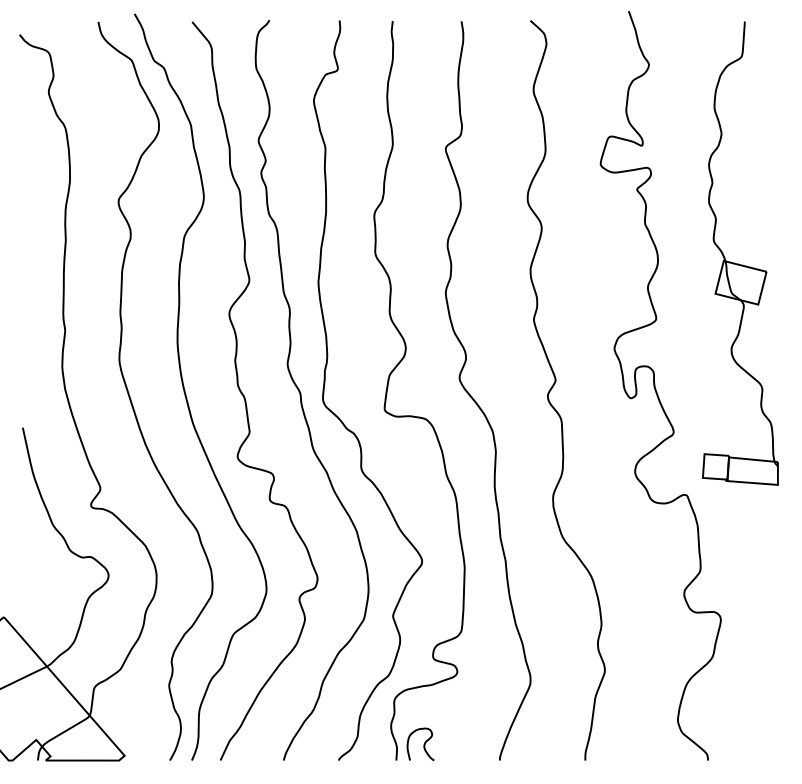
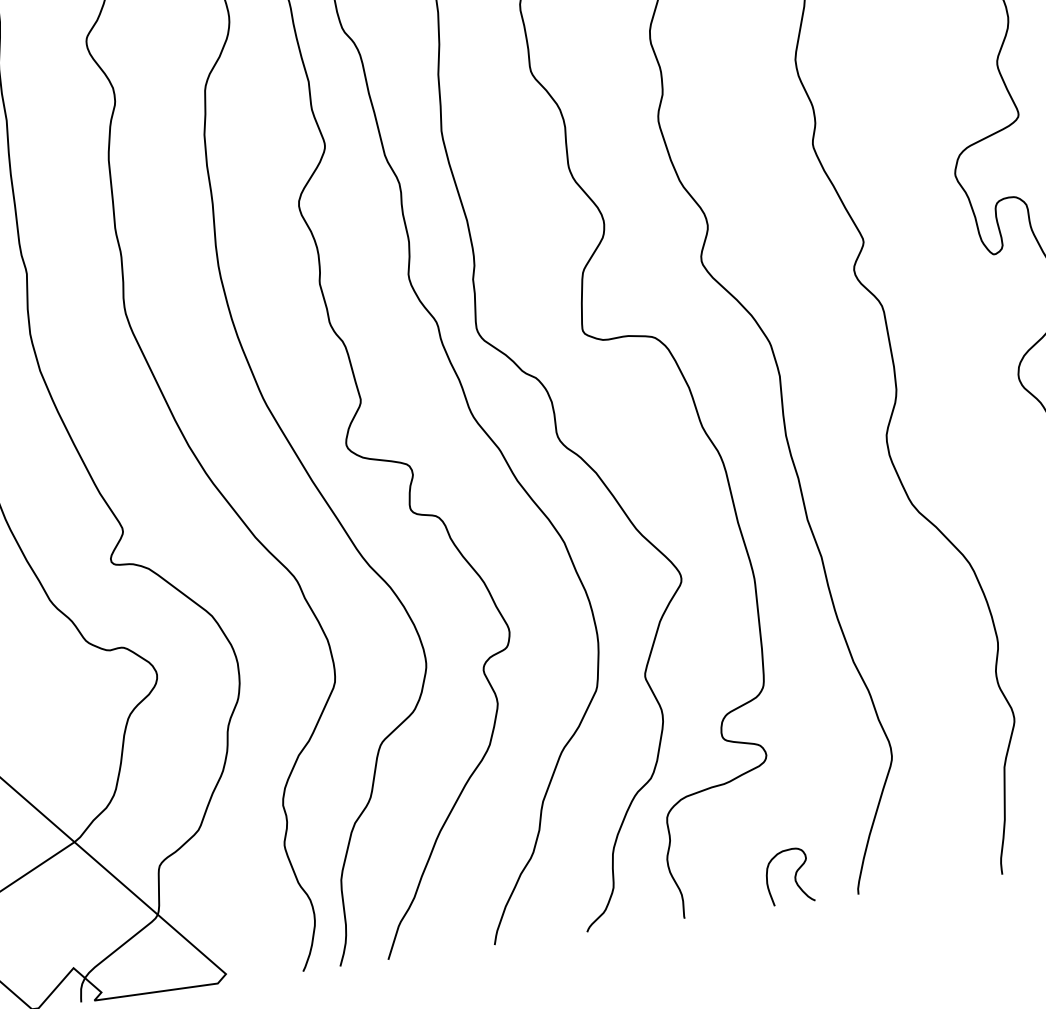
curve: (423, 744) -> (793, 876), moved

